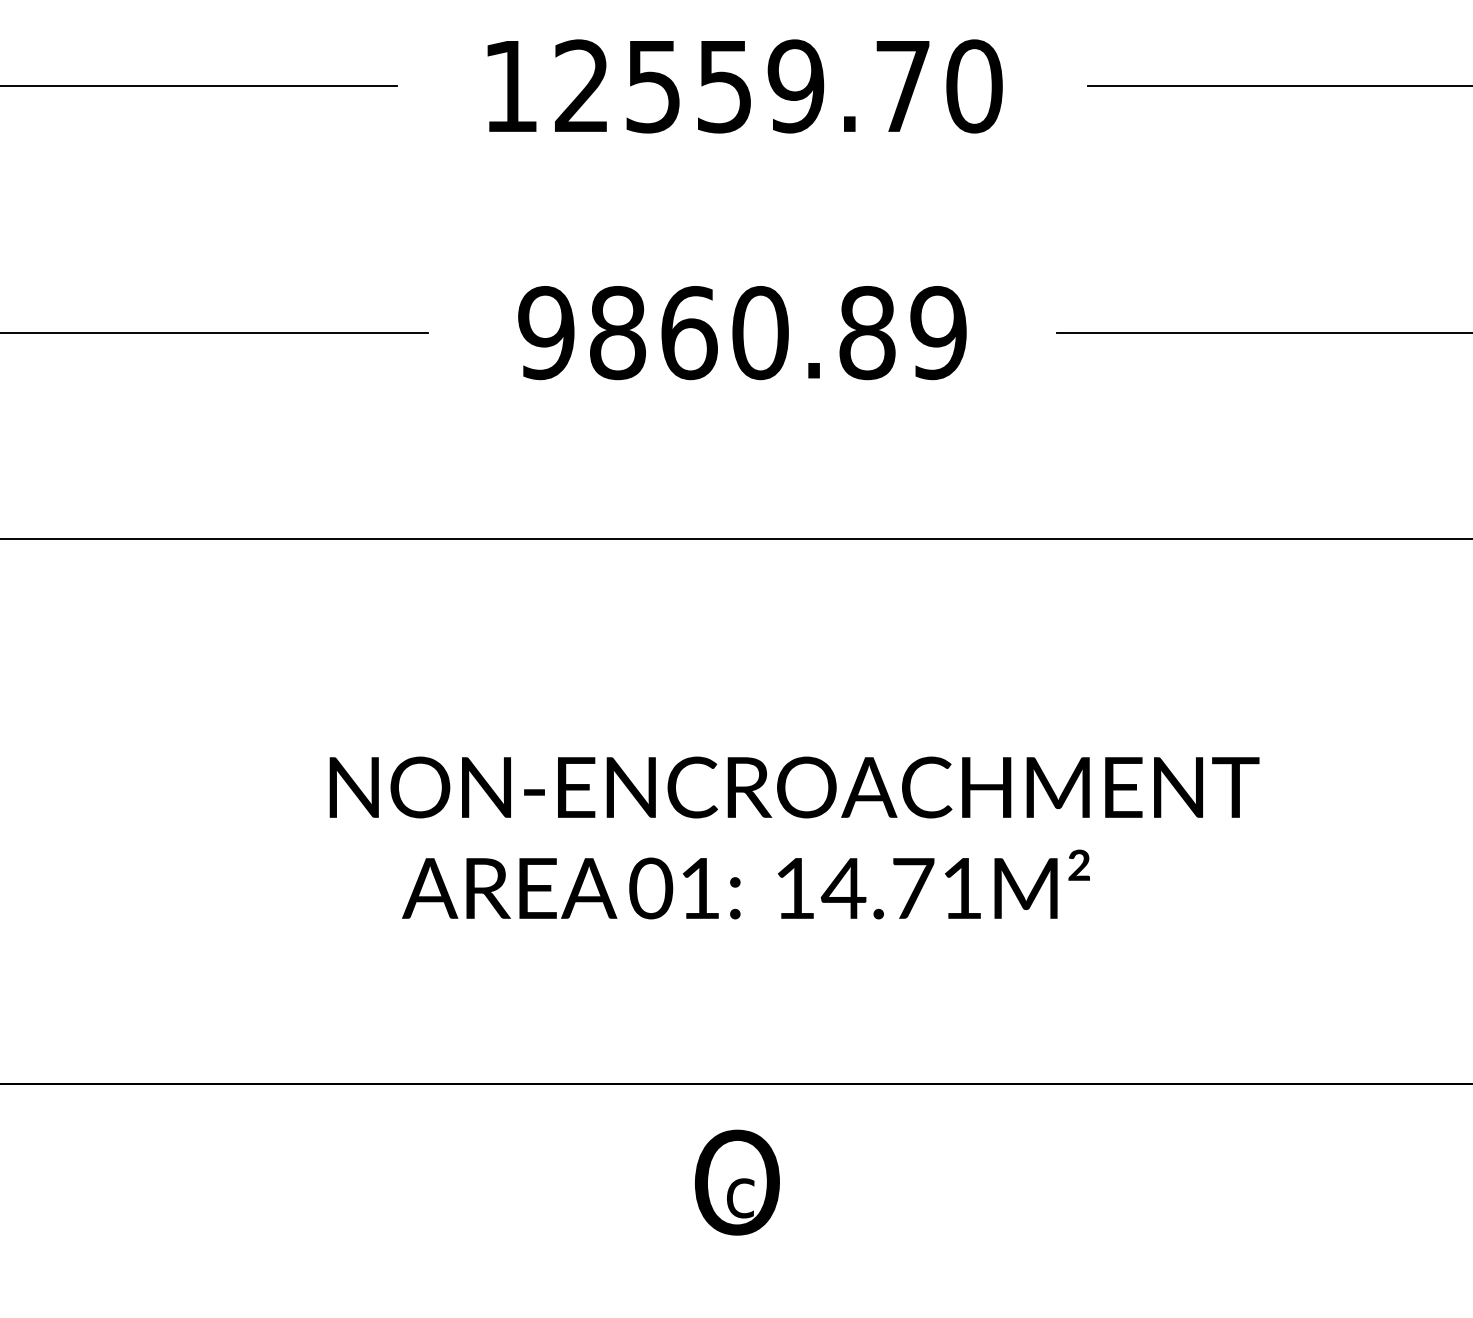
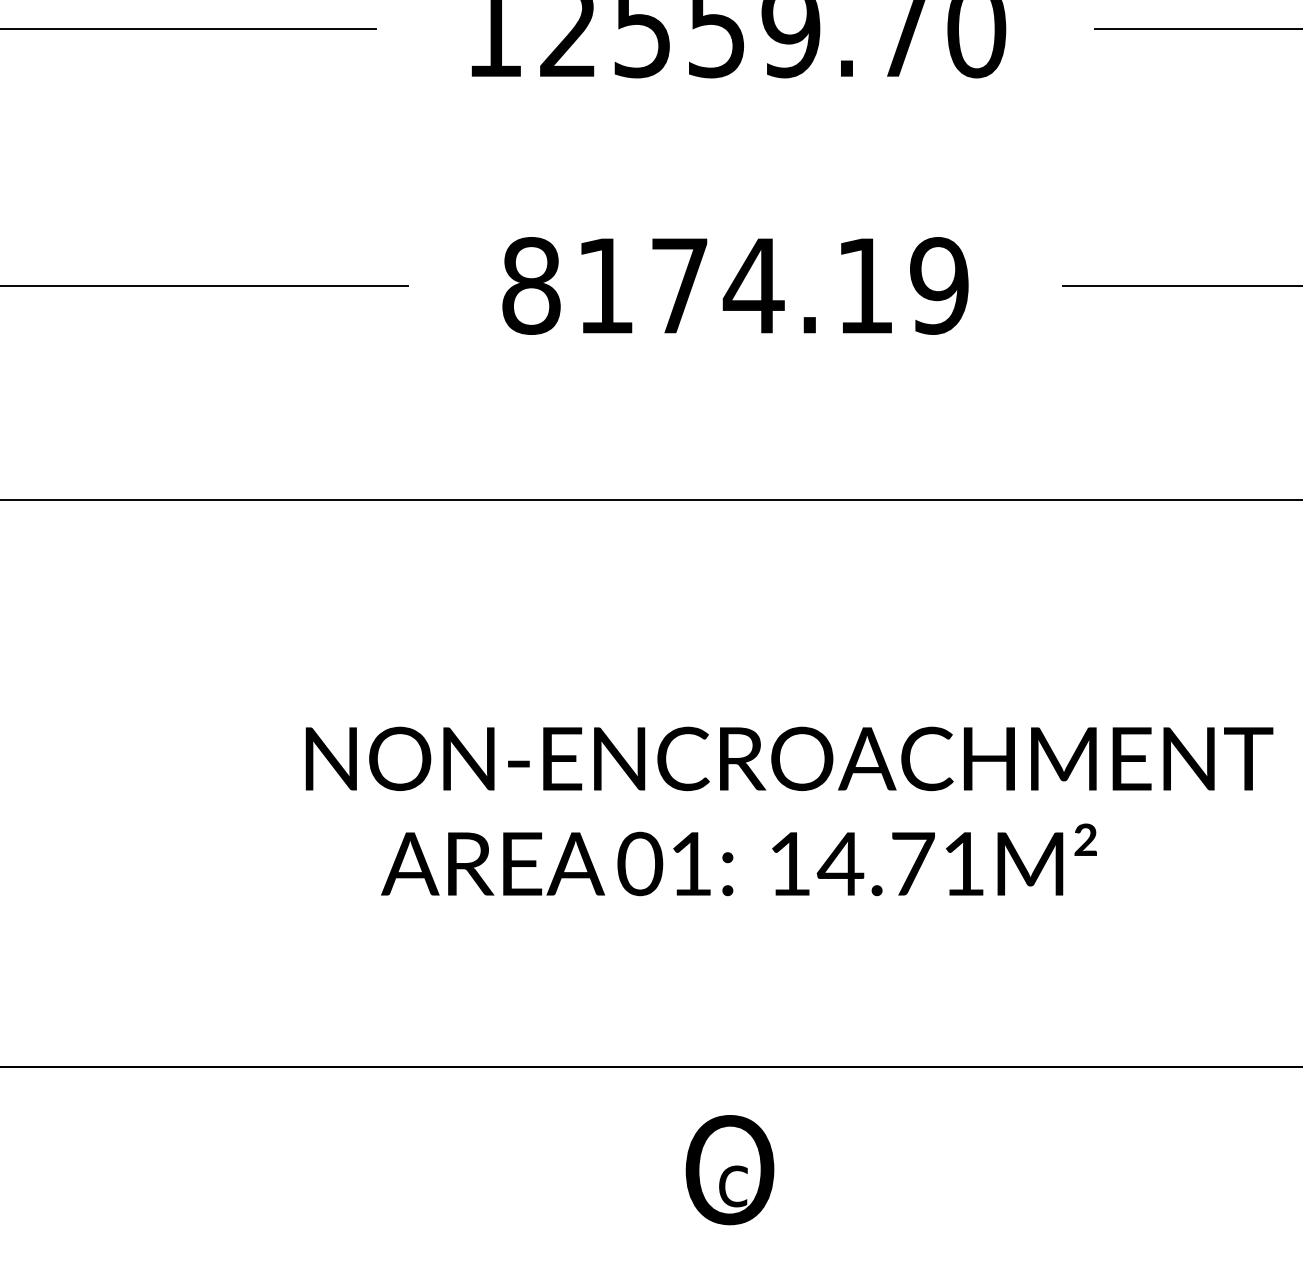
text: (706, 333) -> (697, 286), 9860.89 -> 8174.19

